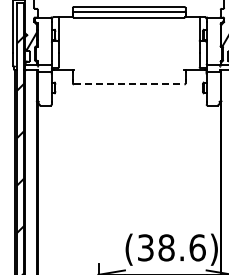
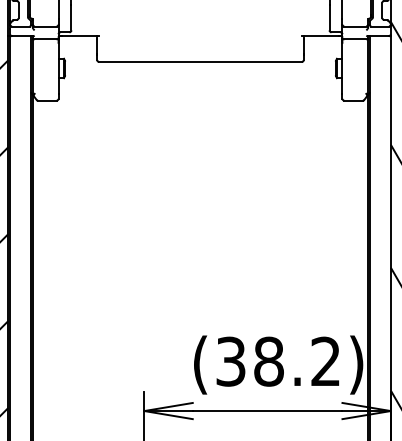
line: (129, 84) -> (201, 62), dashed -> solid
text: (197, 247) -> (325, 360), (38.6) -> (38.2)

